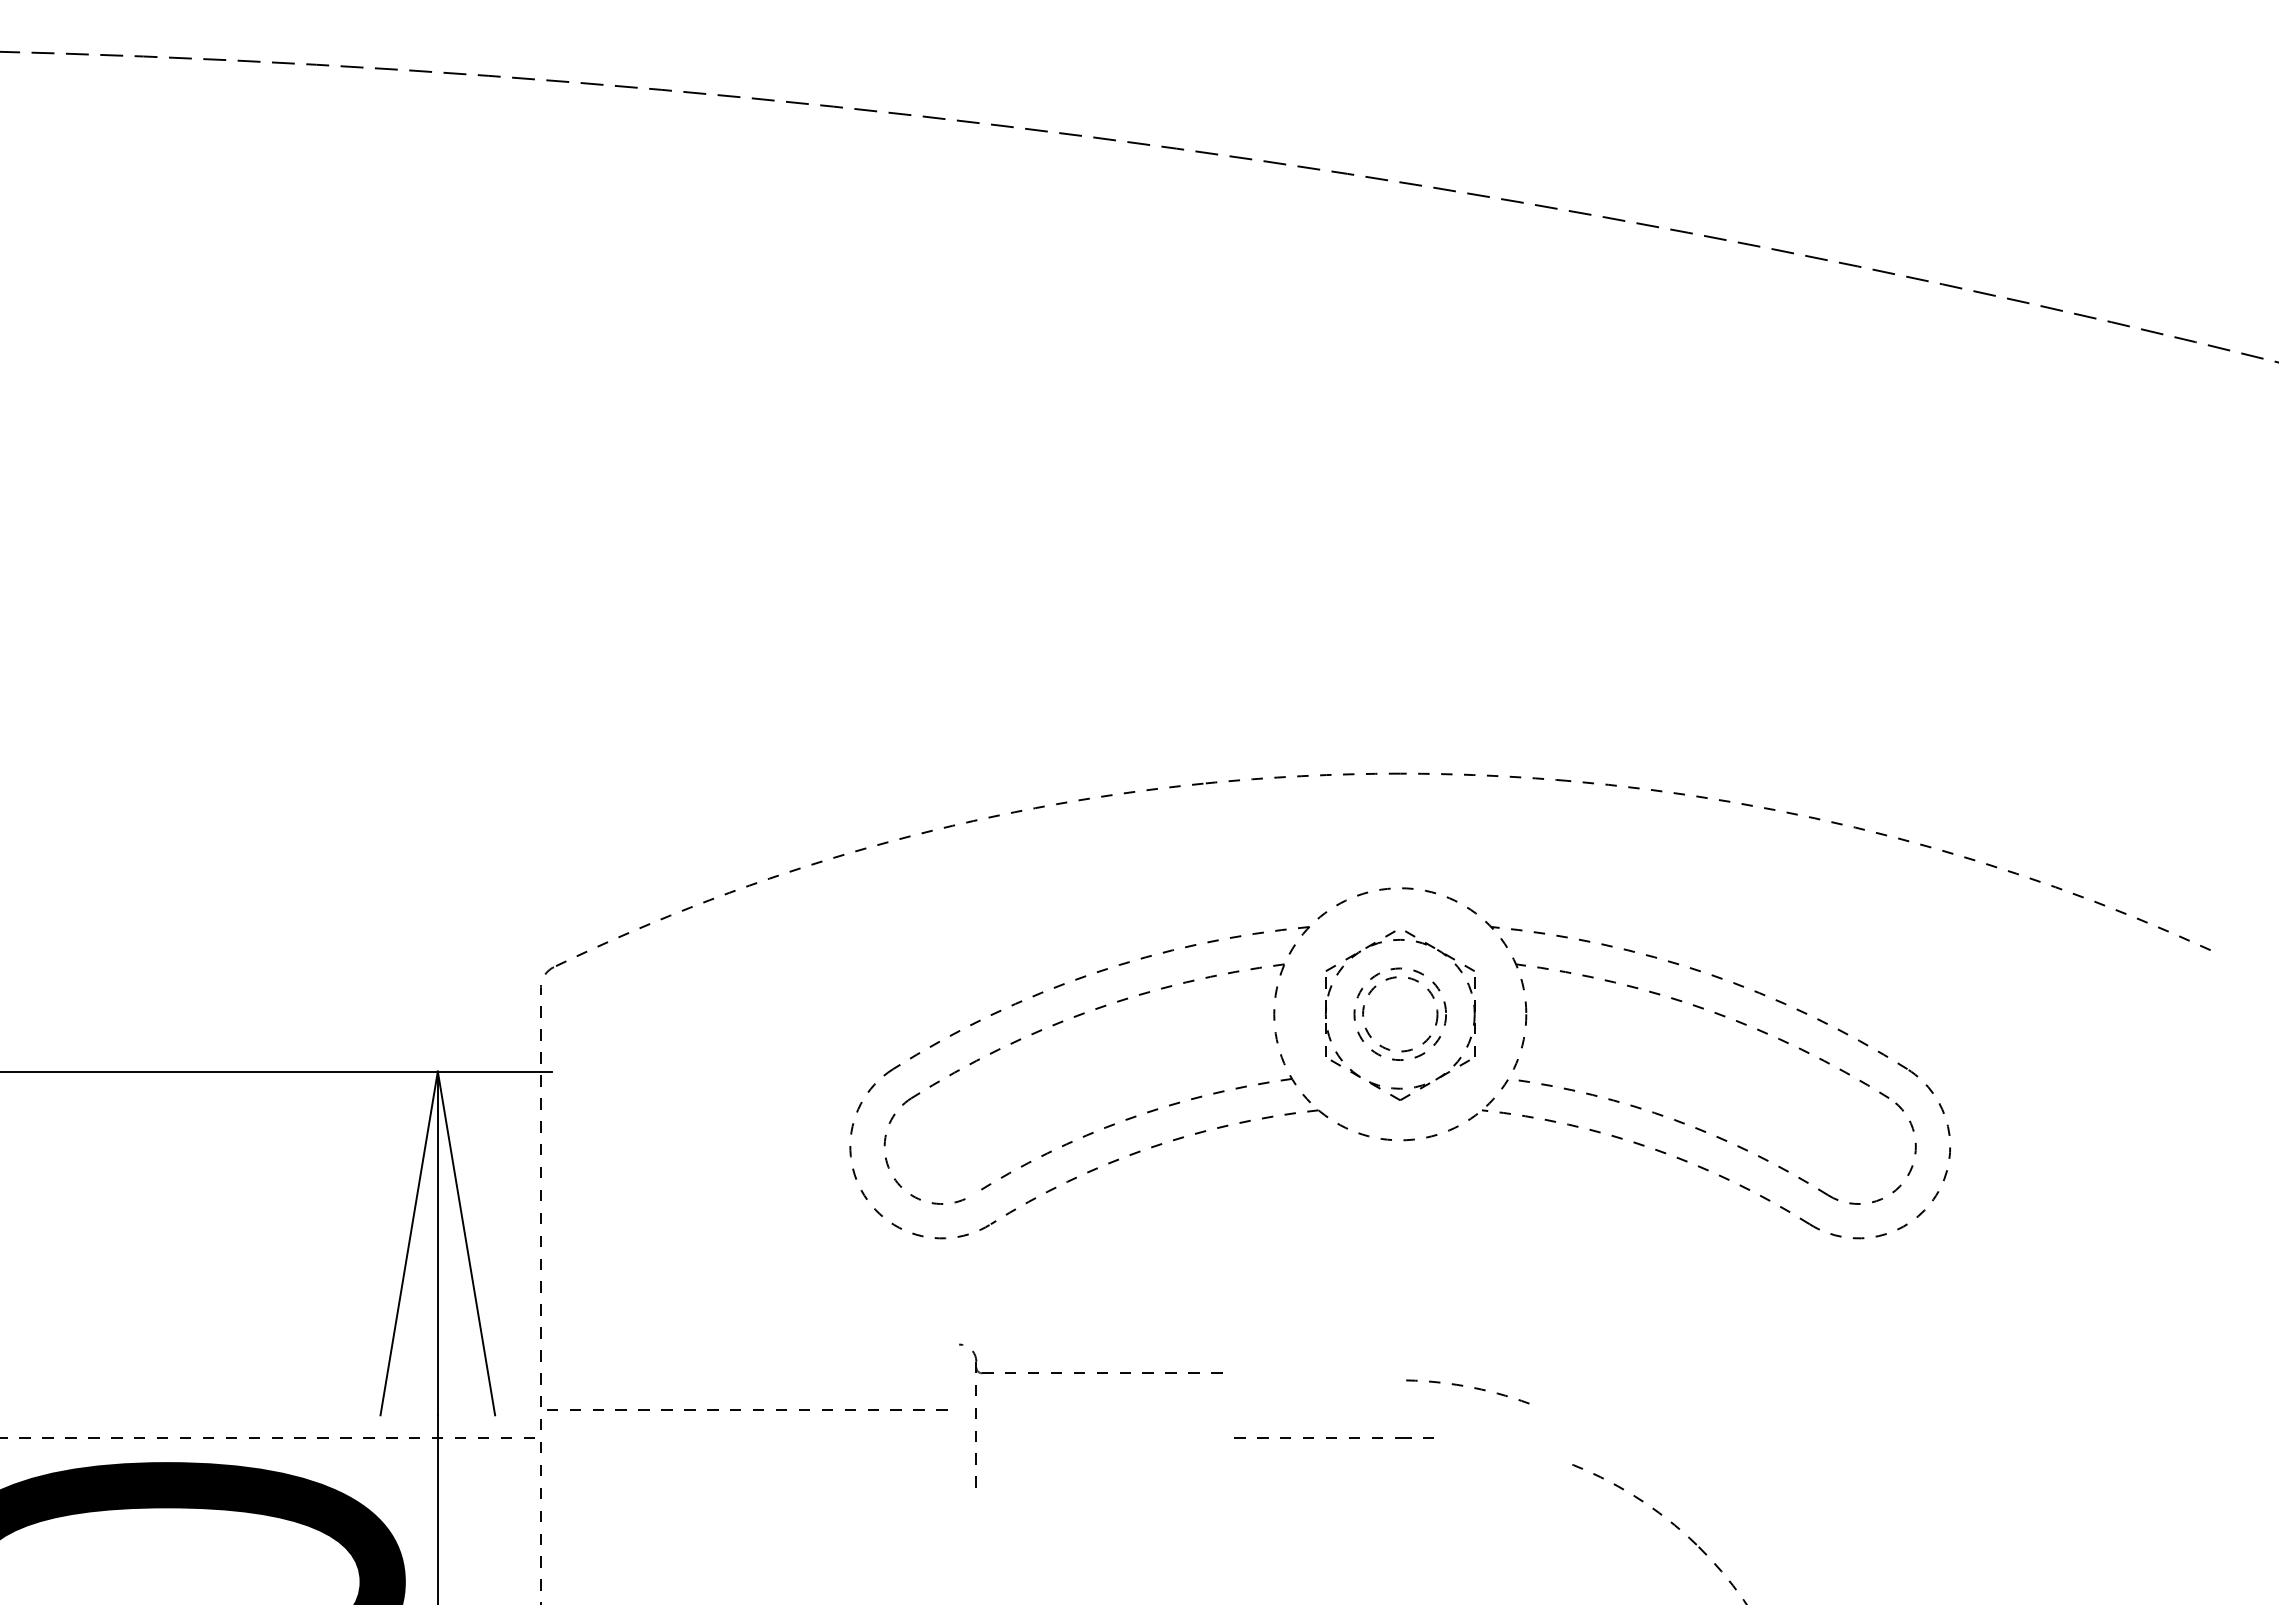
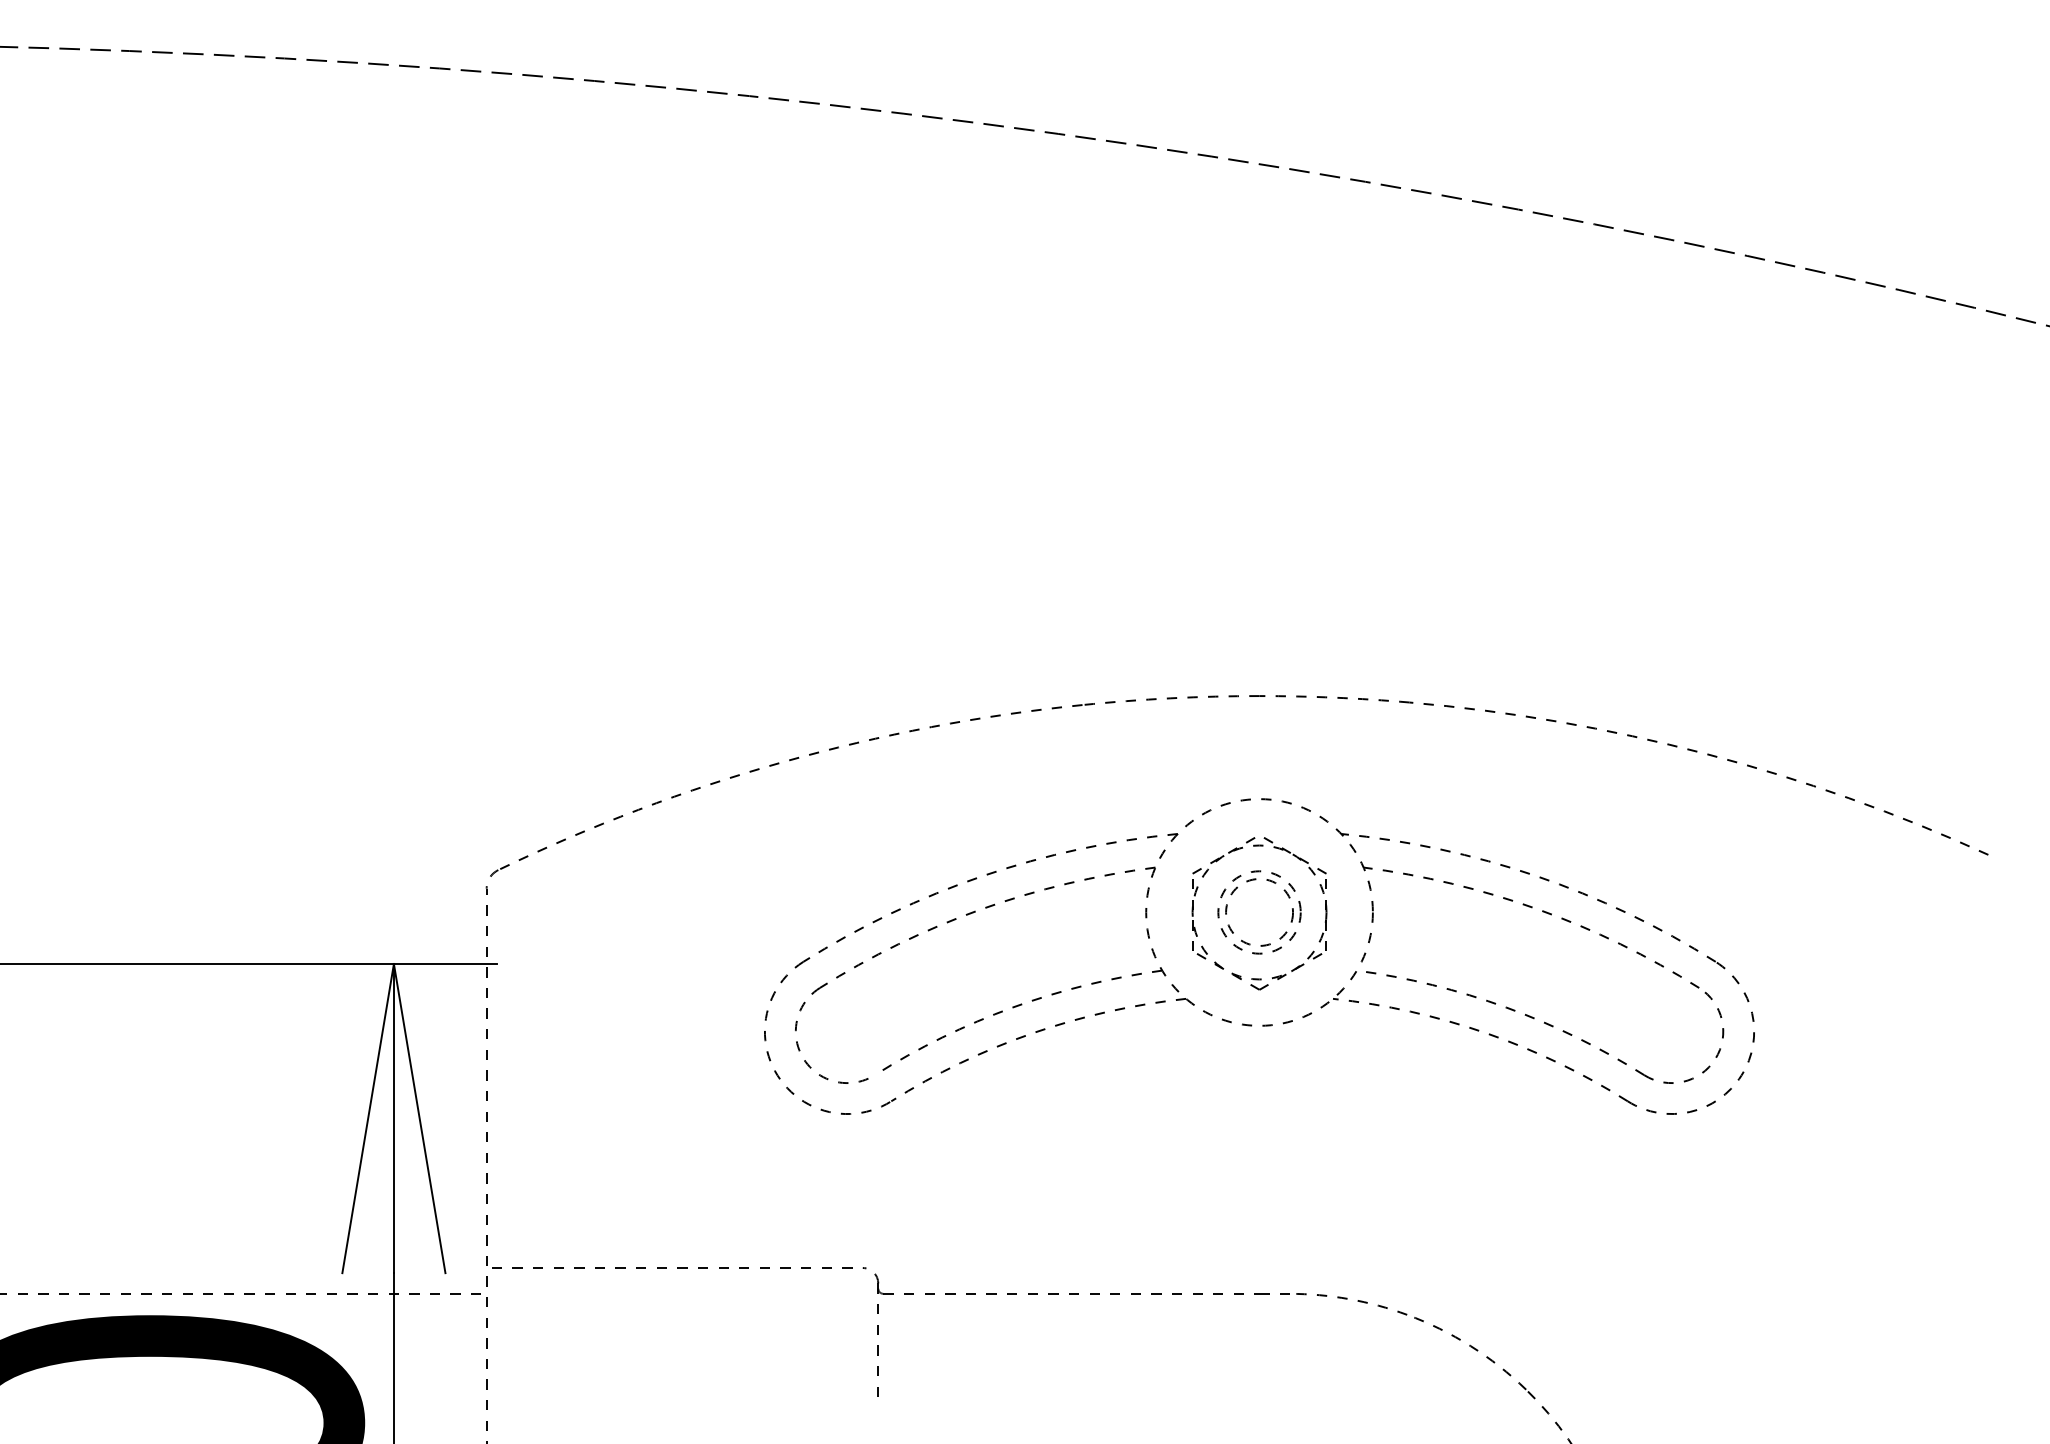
part: (1084, 1373) -> (975, 1294), moved
arc: (1462, 1386) -> (1346, 1299), moved

